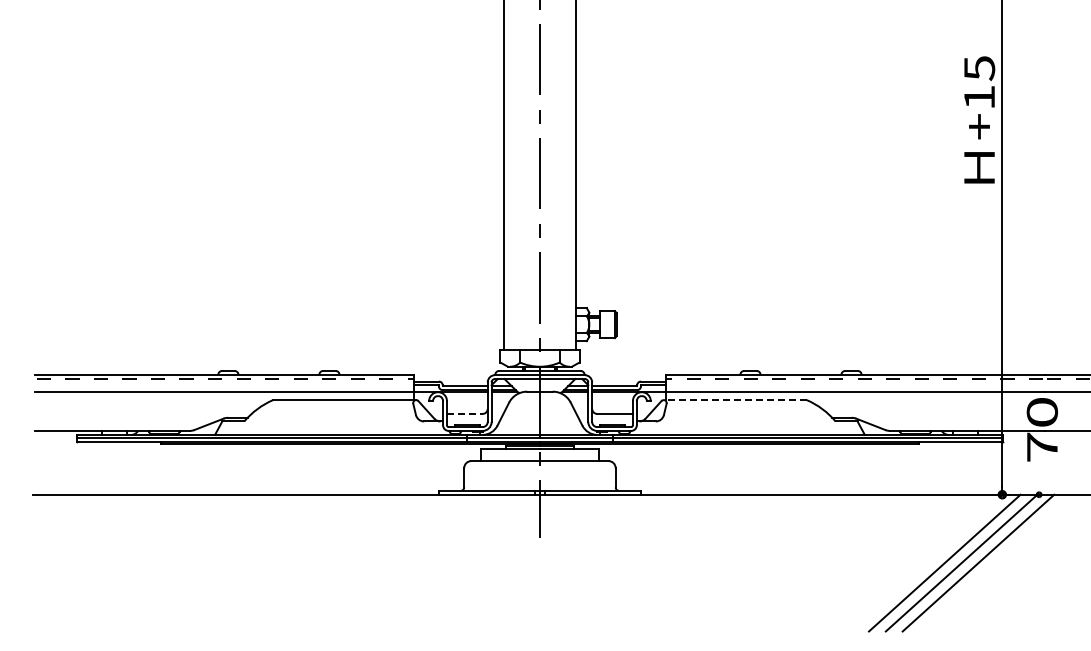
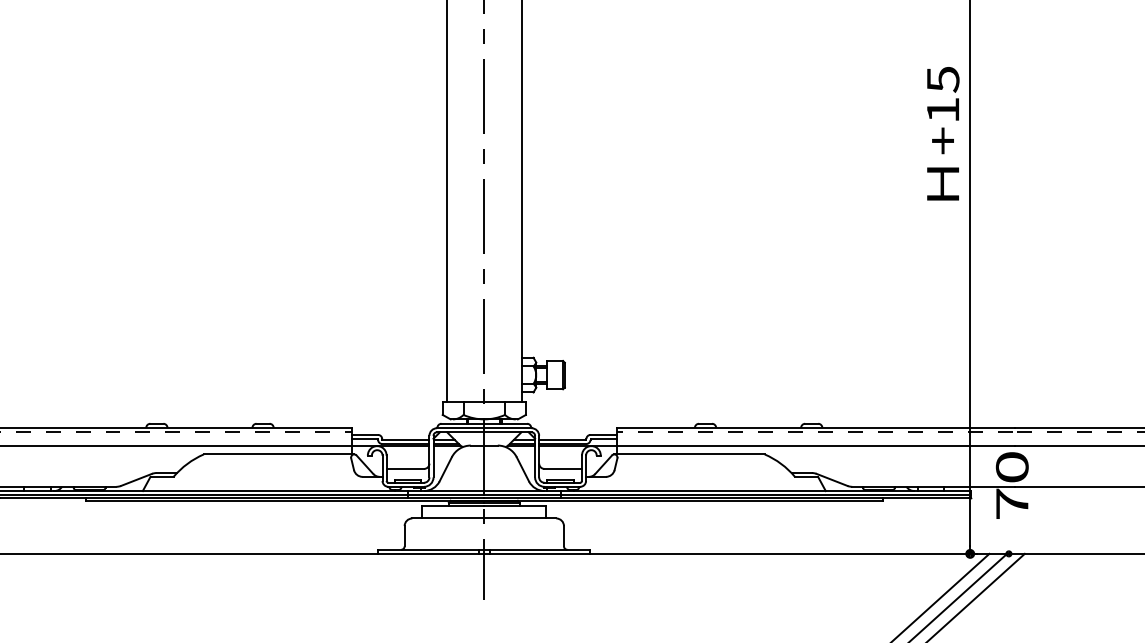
text: (979, 119) -> (943, 133), moved
line: (735, 400) -> (689, 454), dashed -> solid
line: (464, 413) -> (405, 468), dashed -> solid

